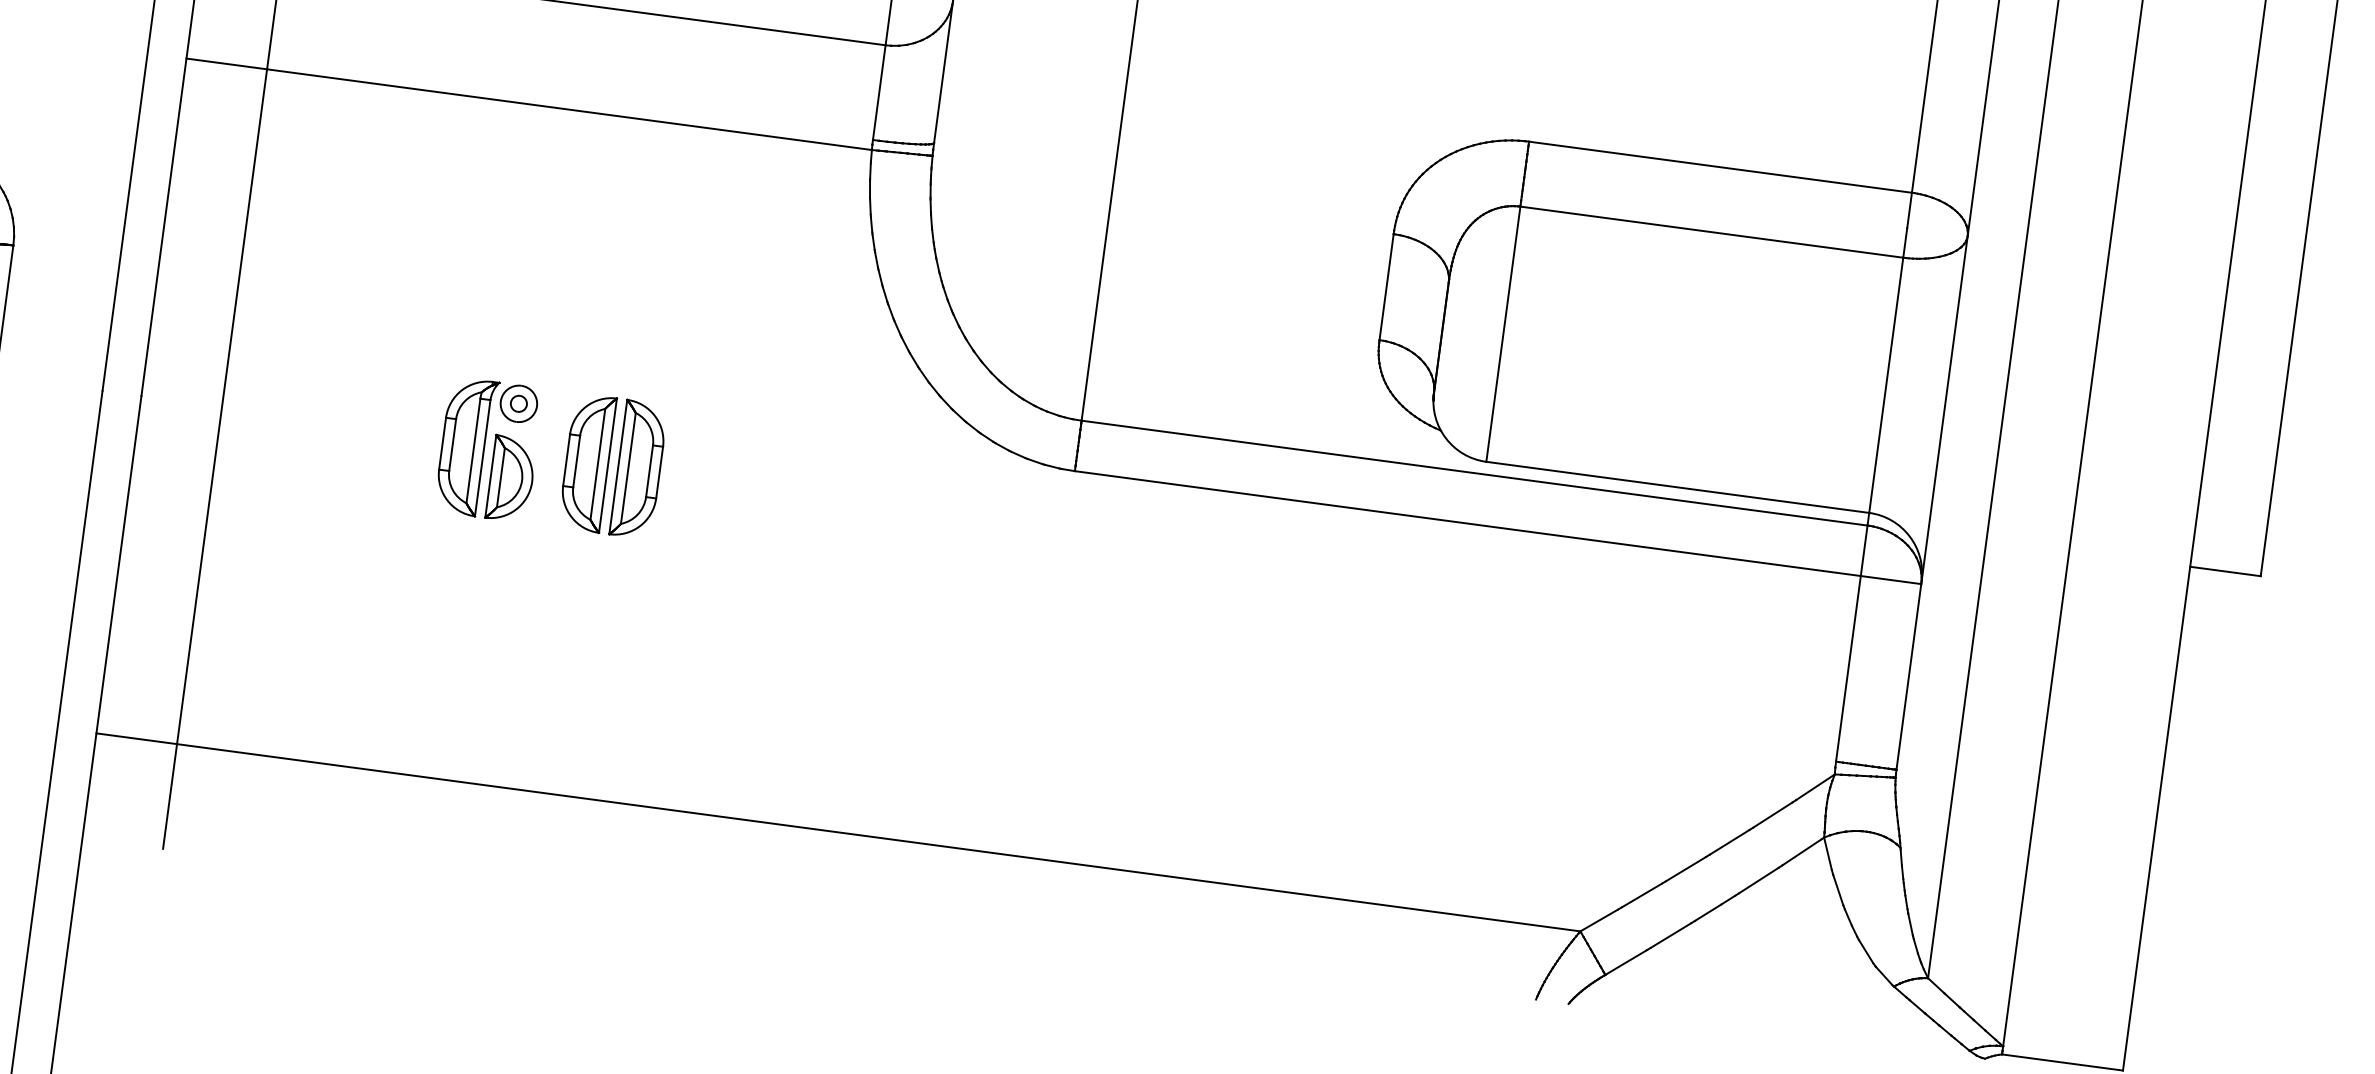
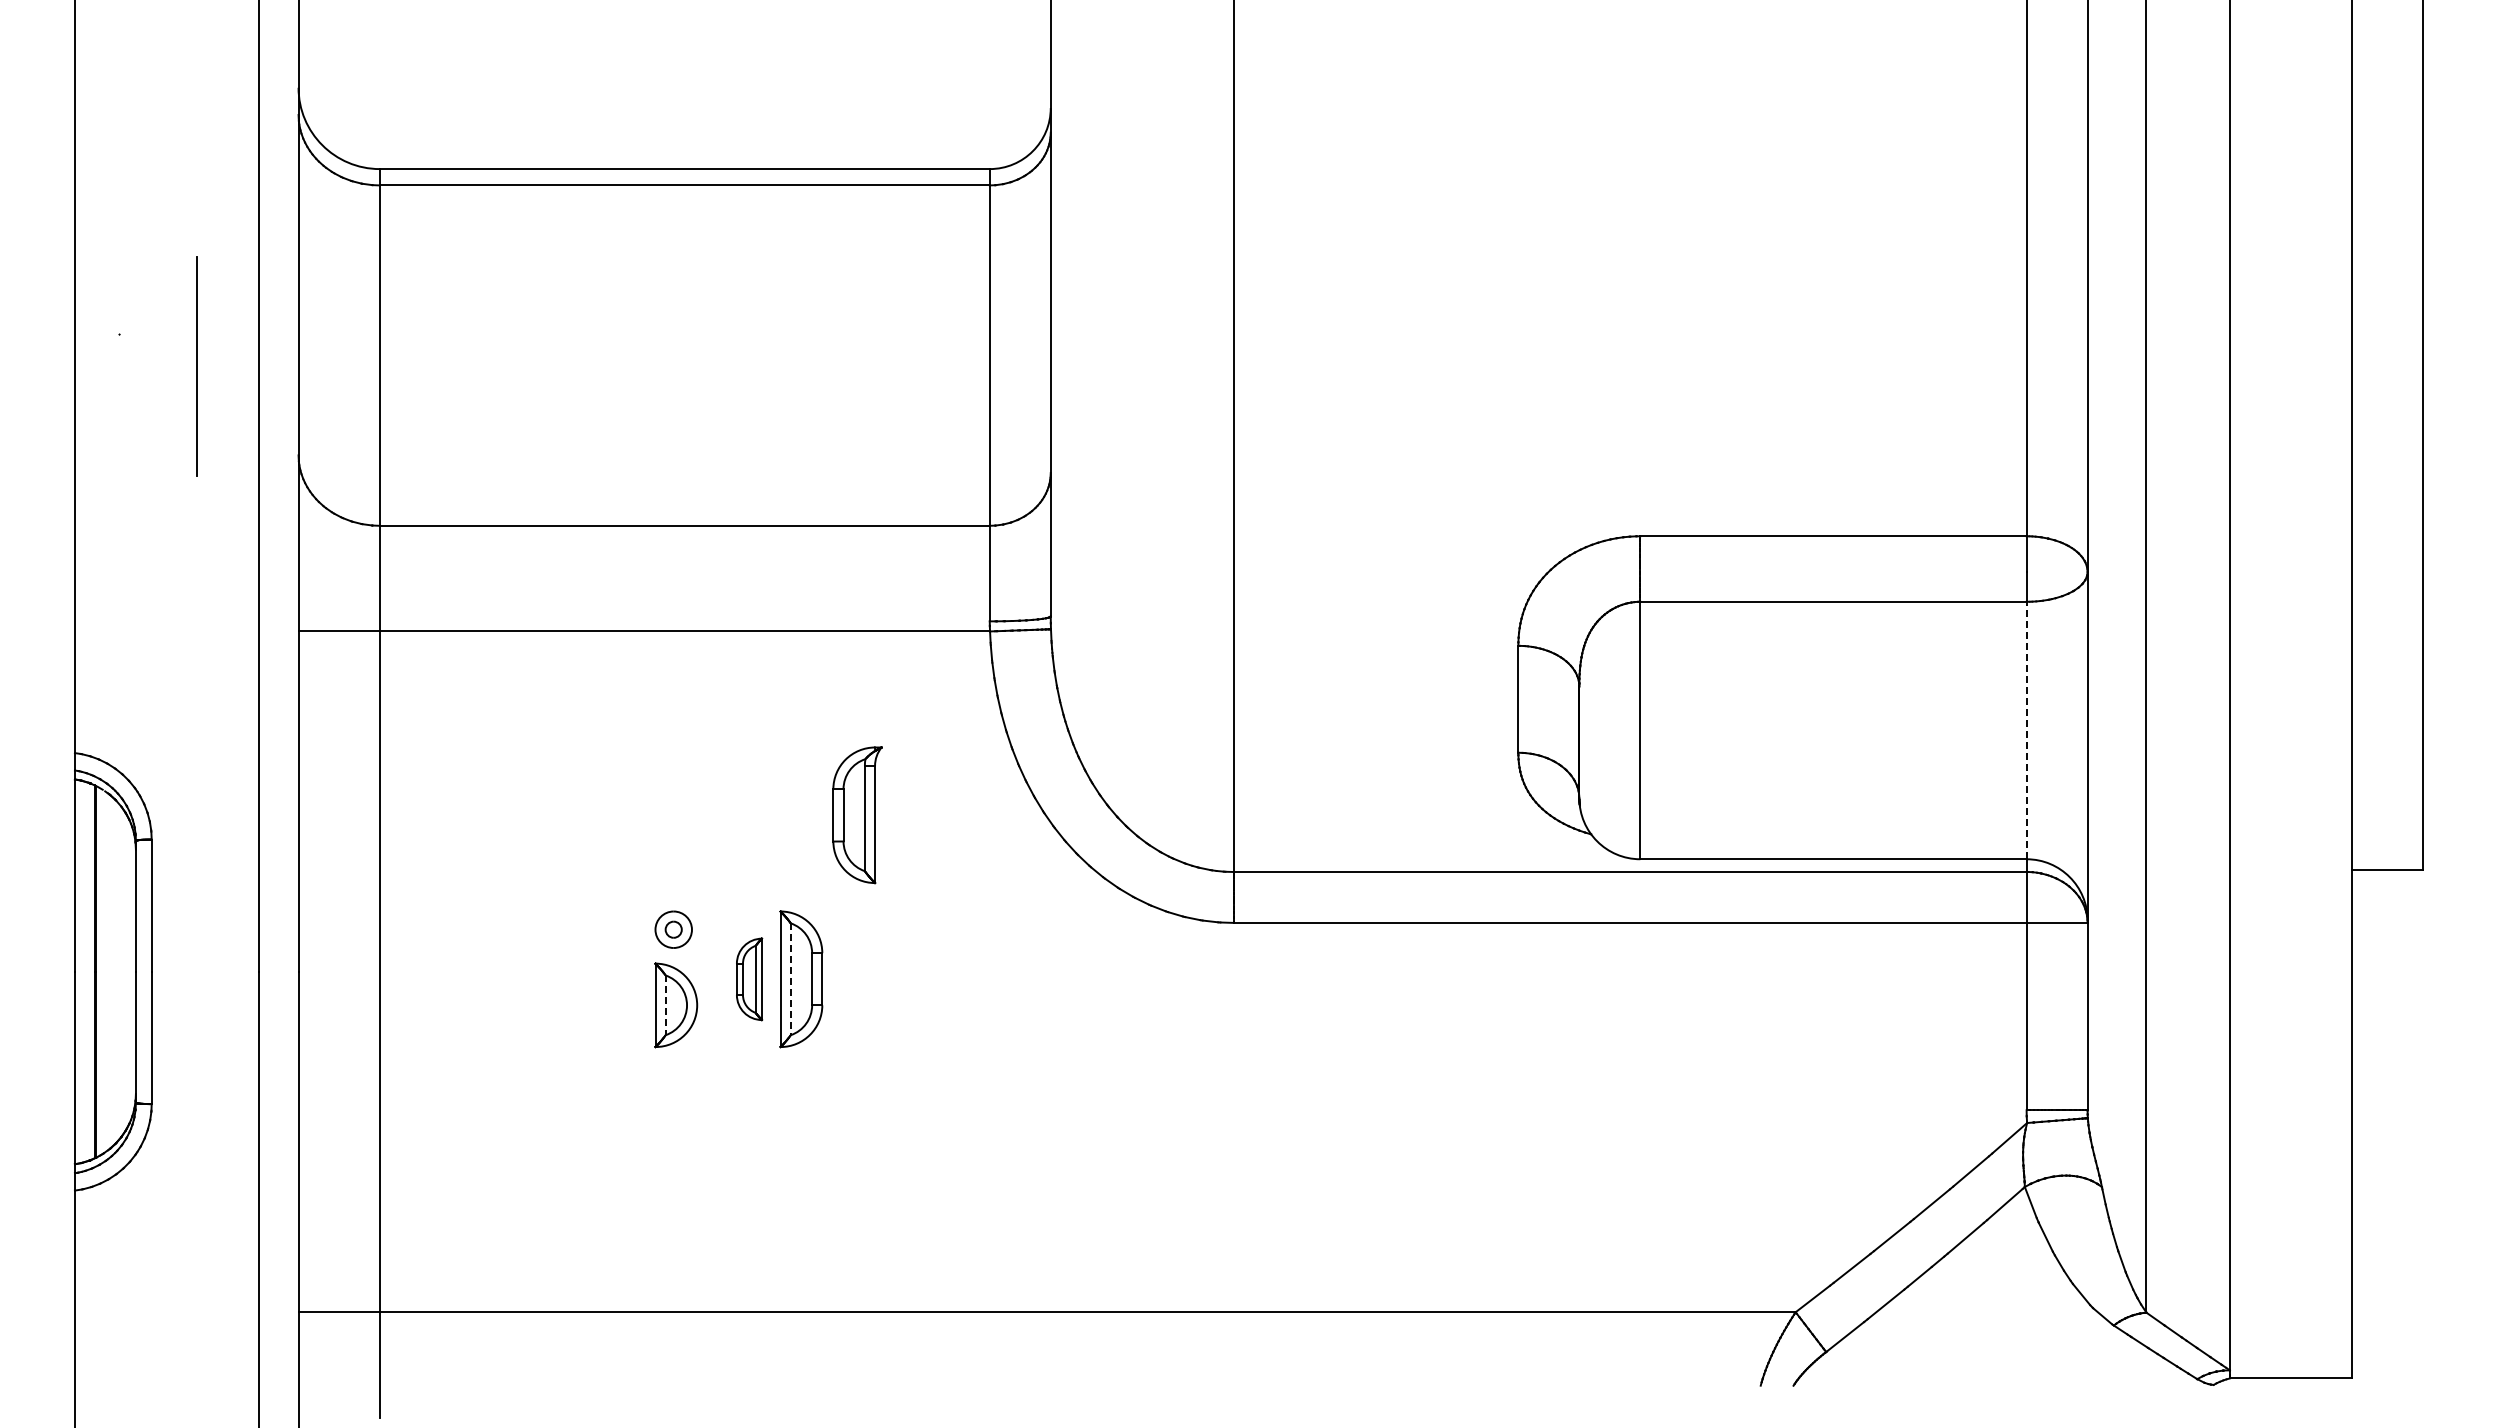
line: (1886, 385) -> (2026, 730), solid -> dashed
part: (466, 447) -> (857, 815), moved
part: (587, 463) -> (749, 979), size x0.6
line: (628, 468) -> (790, 979), solid -> dashed
line: (500, 477) -> (665, 1005), solid -> dashed

